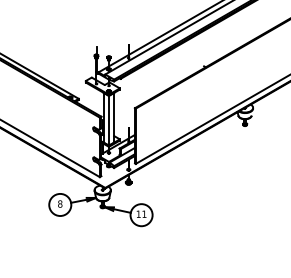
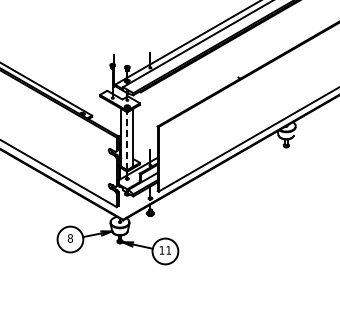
line: (109, 120) -> (127, 140), solid -> dashed

